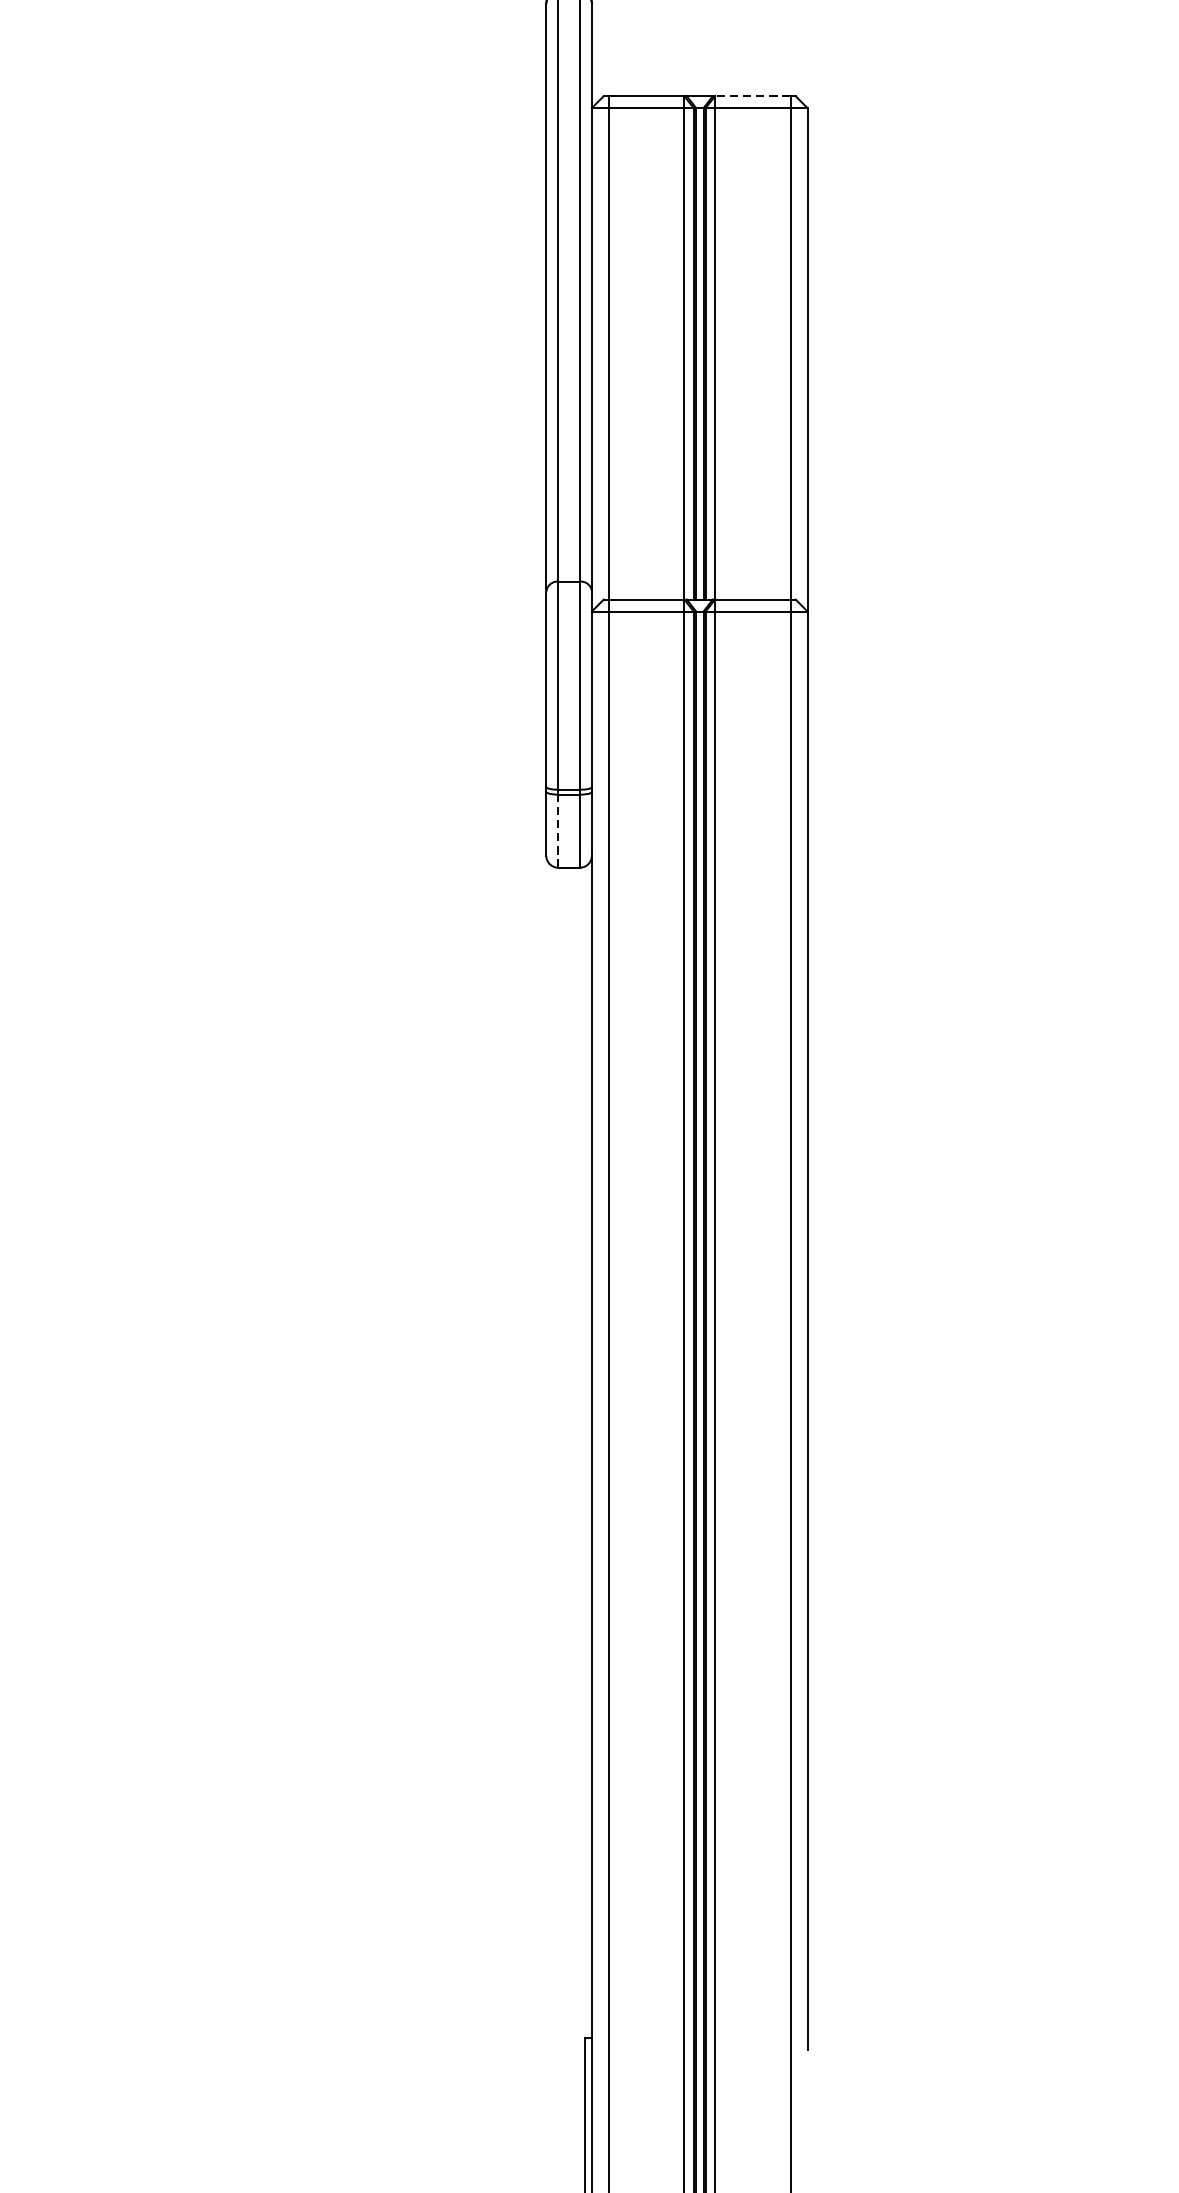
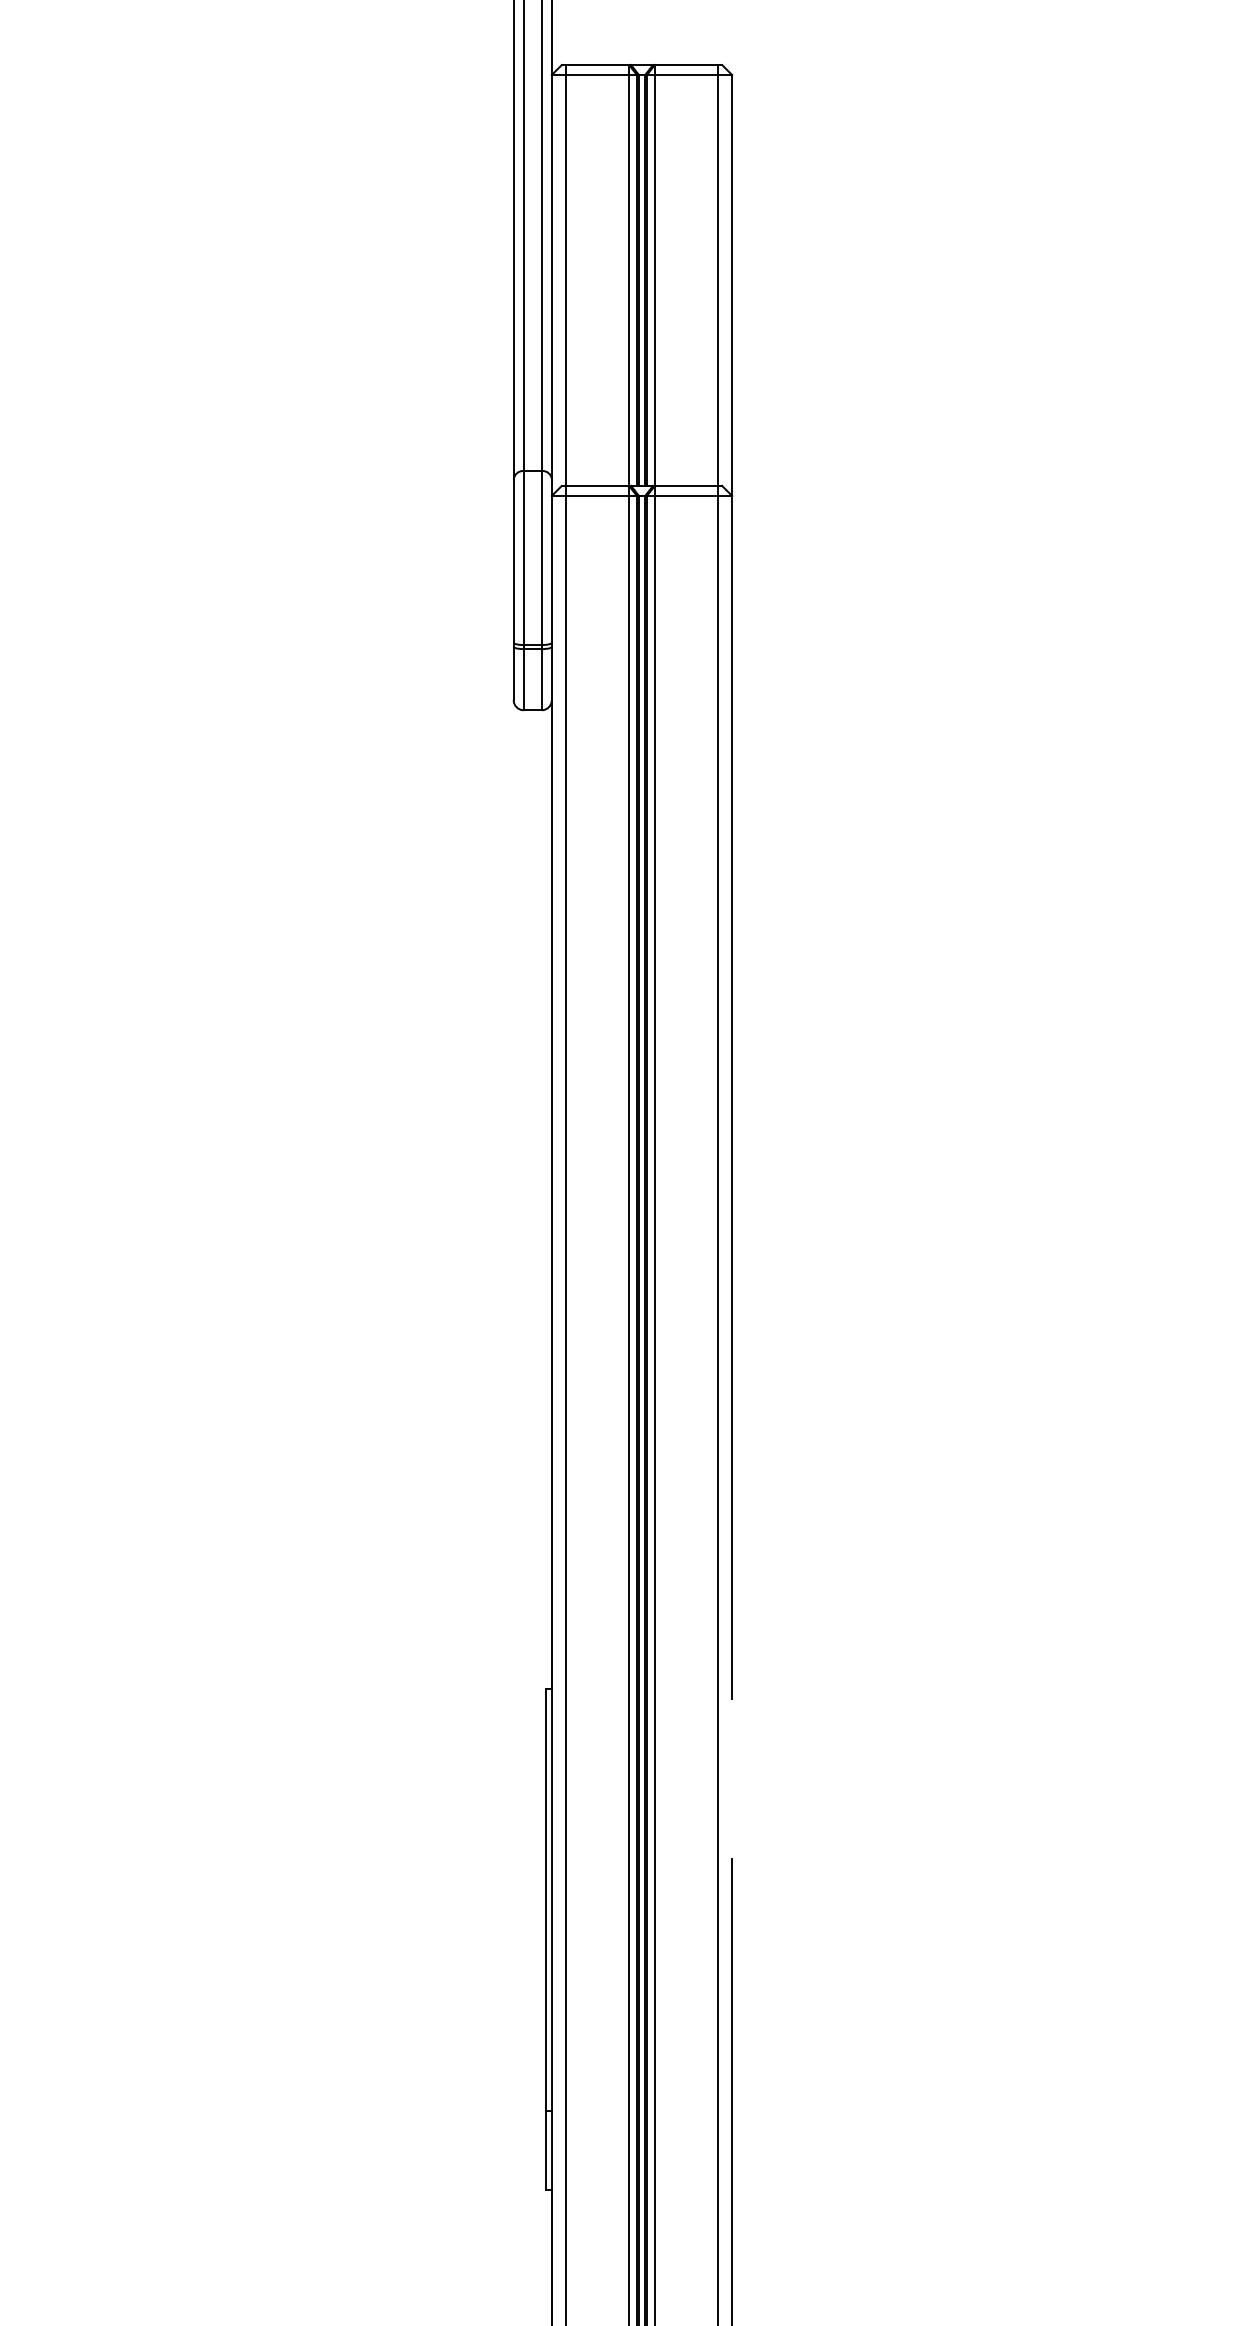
line: (752, 96) -> (686, 65), dashed -> solid
line: (558, 830) -> (523, 679), dashed -> solid

